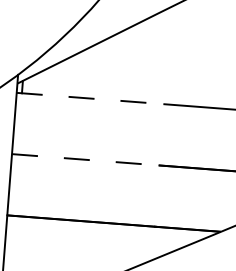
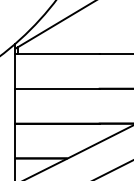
line: (92, 99) -> (58, 54), dashed -> solid
line: (87, 159) -> (58, 88), dashed -> solid

